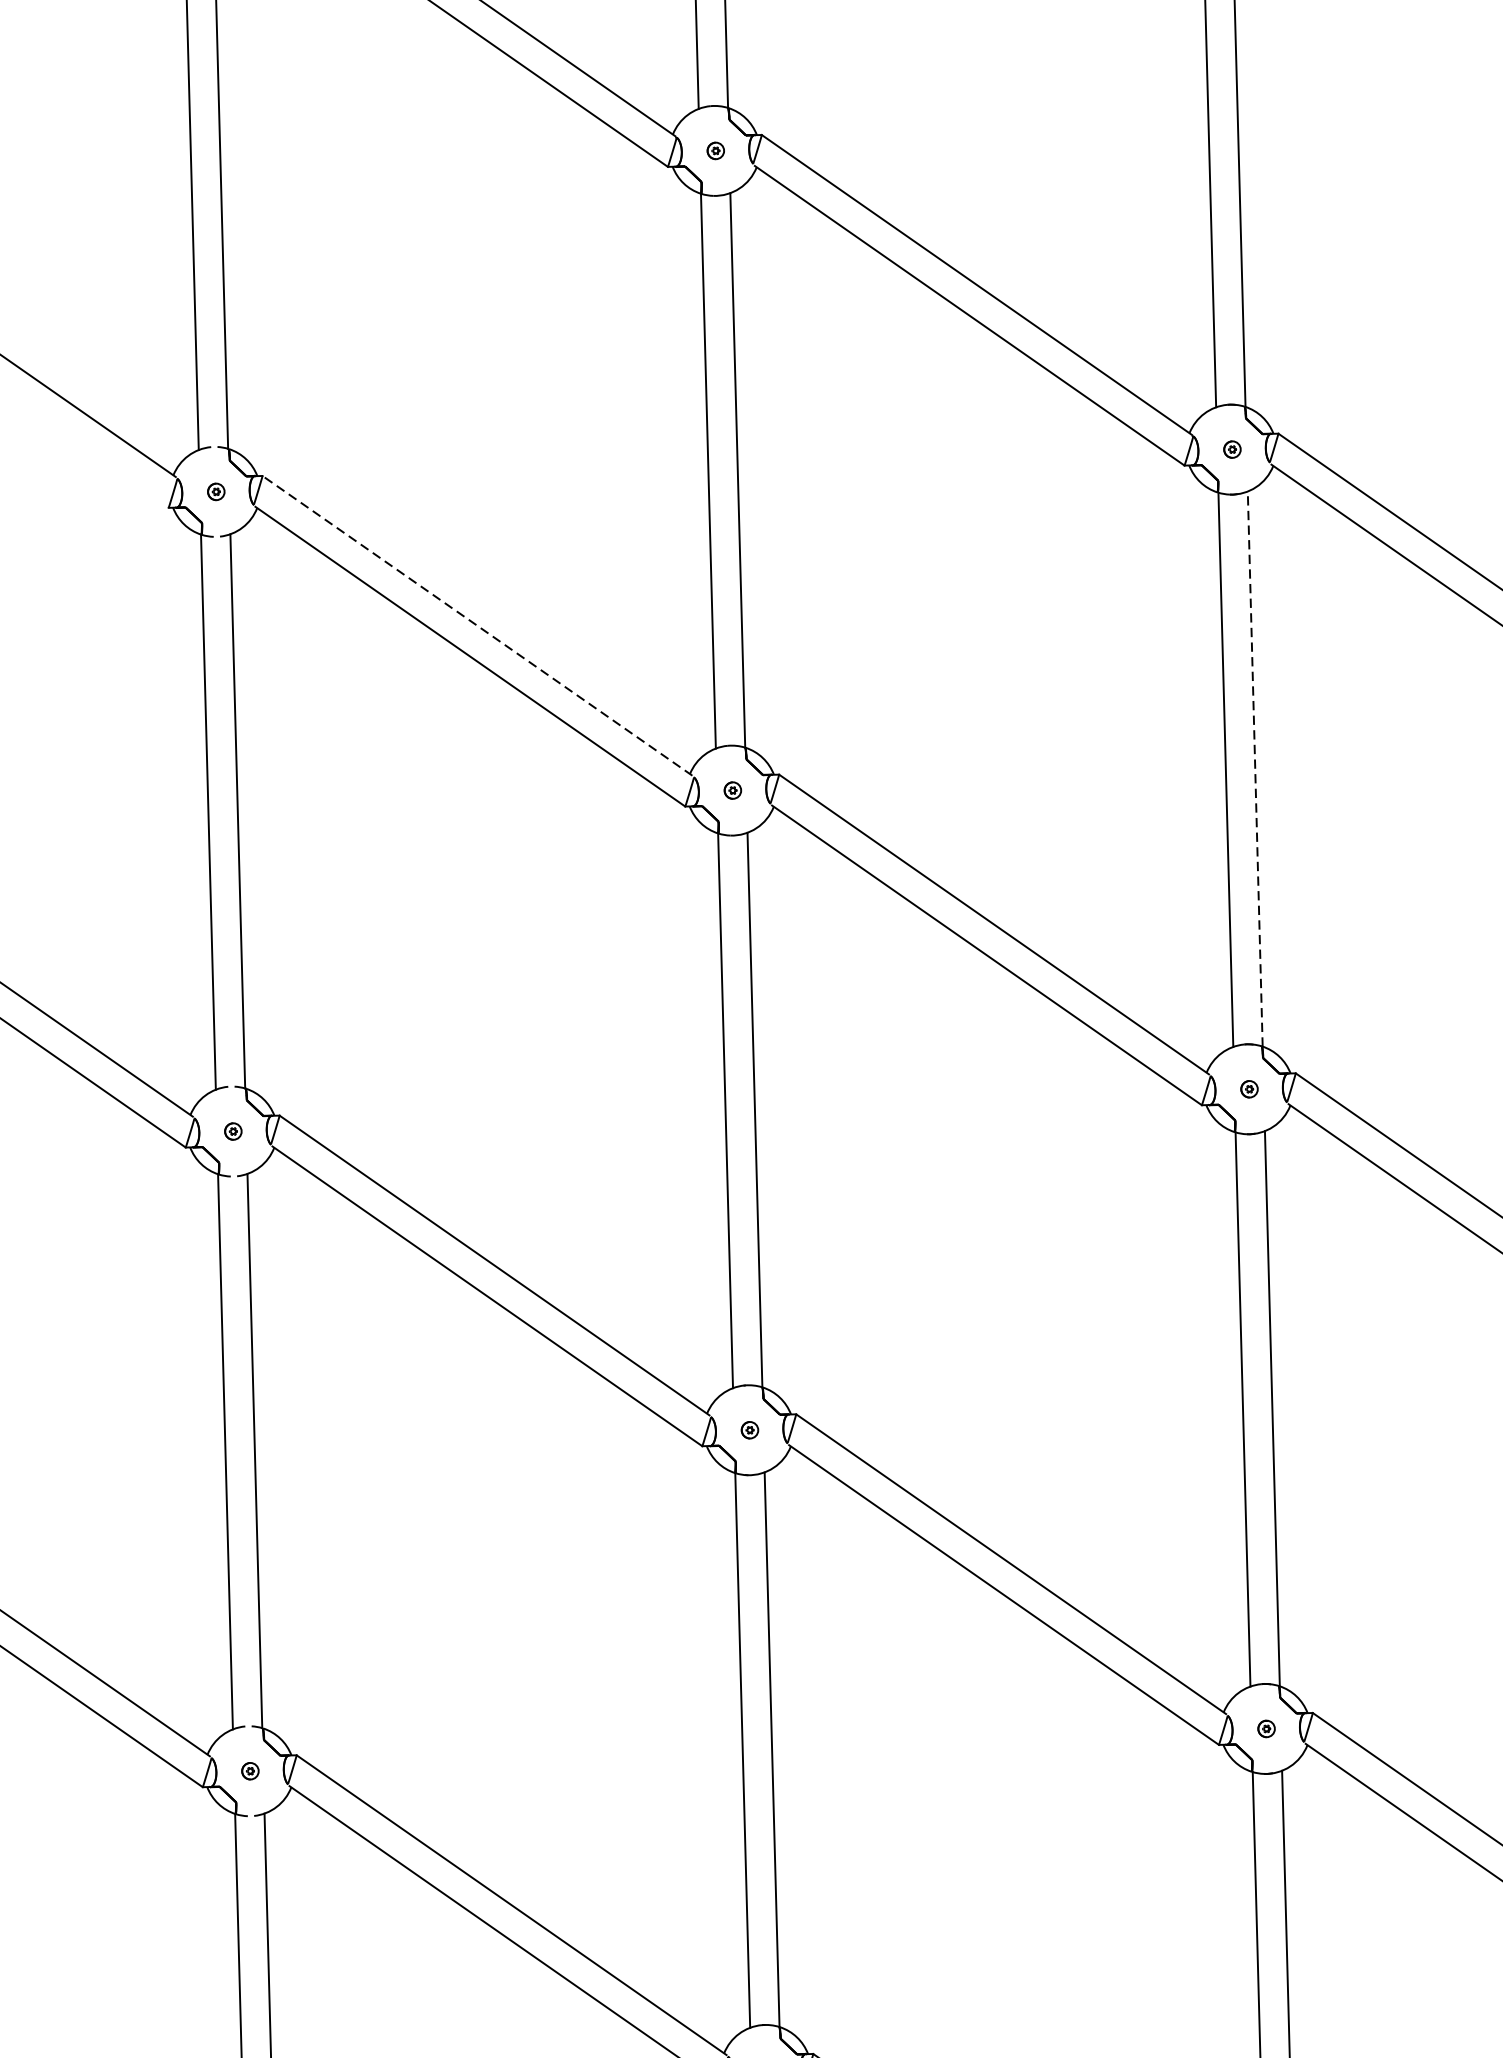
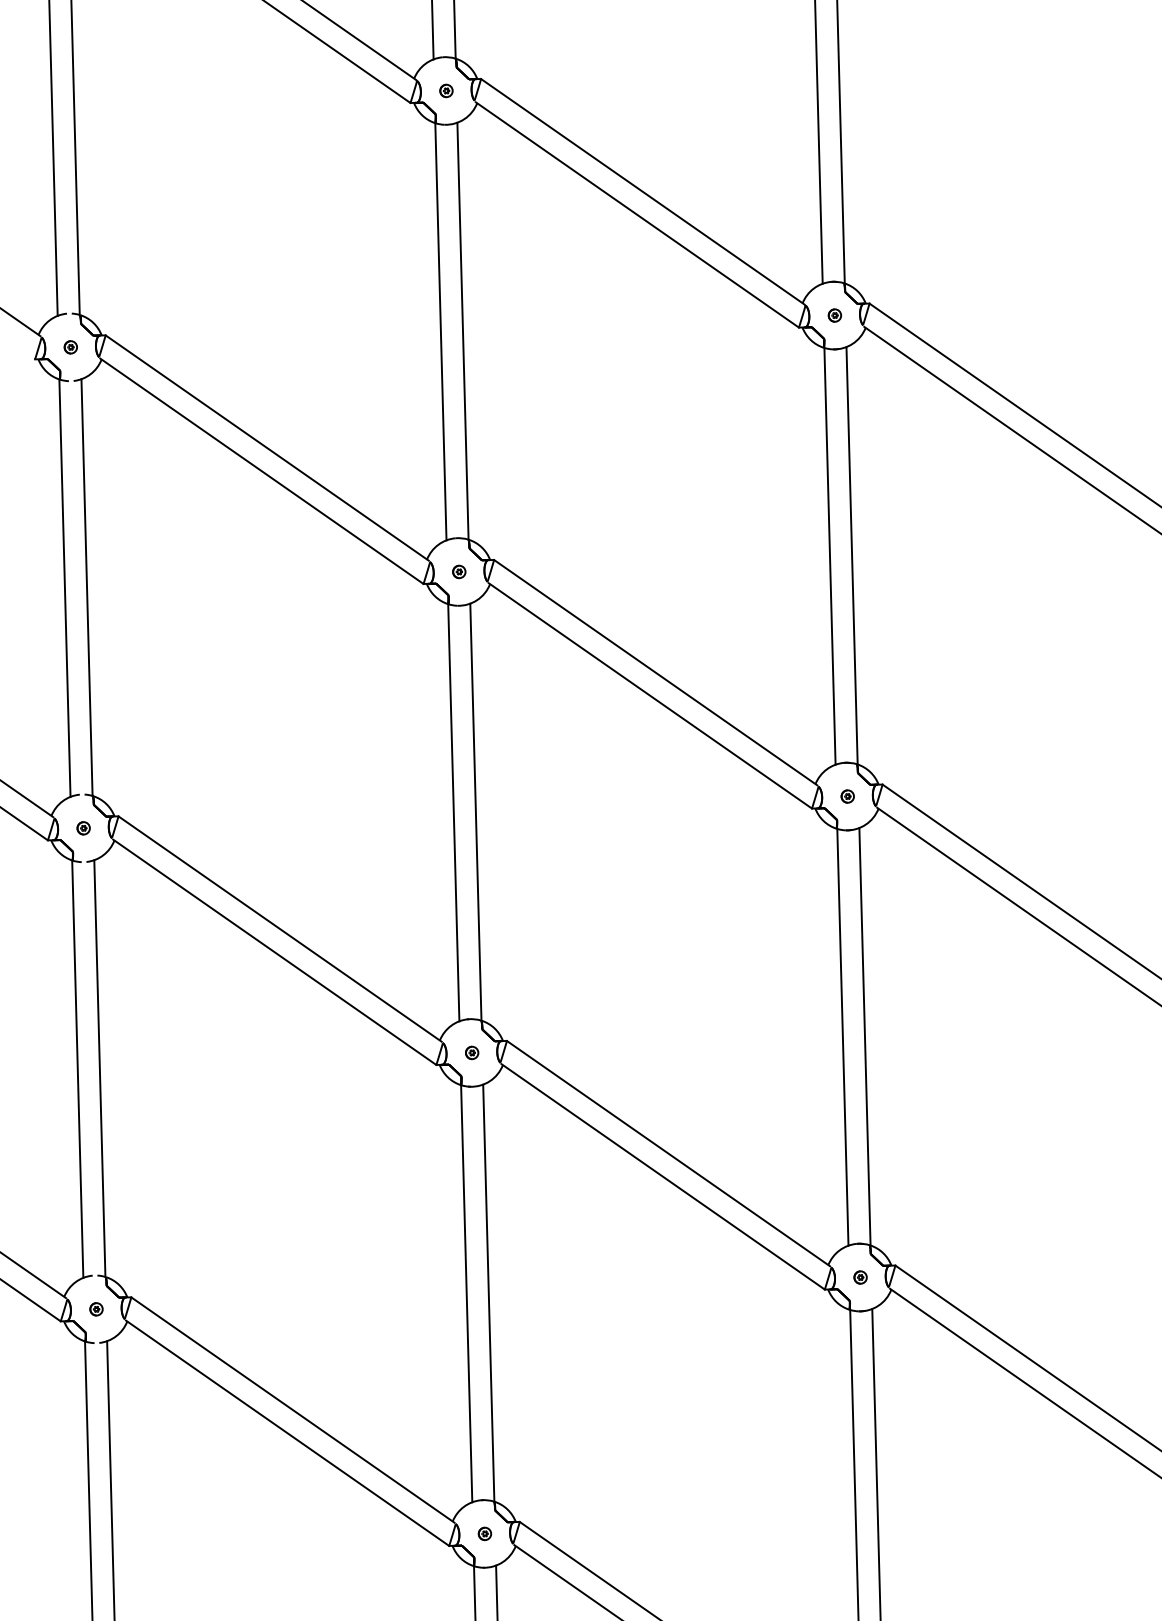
line: (476, 625) -> (266, 447), dashed -> solid
line: (1255, 768) -> (852, 555), dashed -> solid

